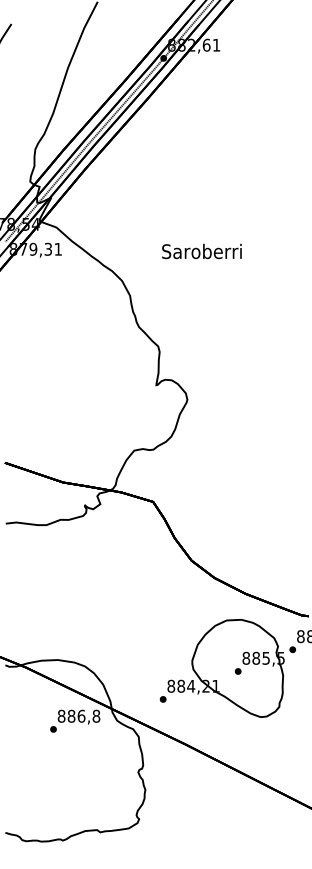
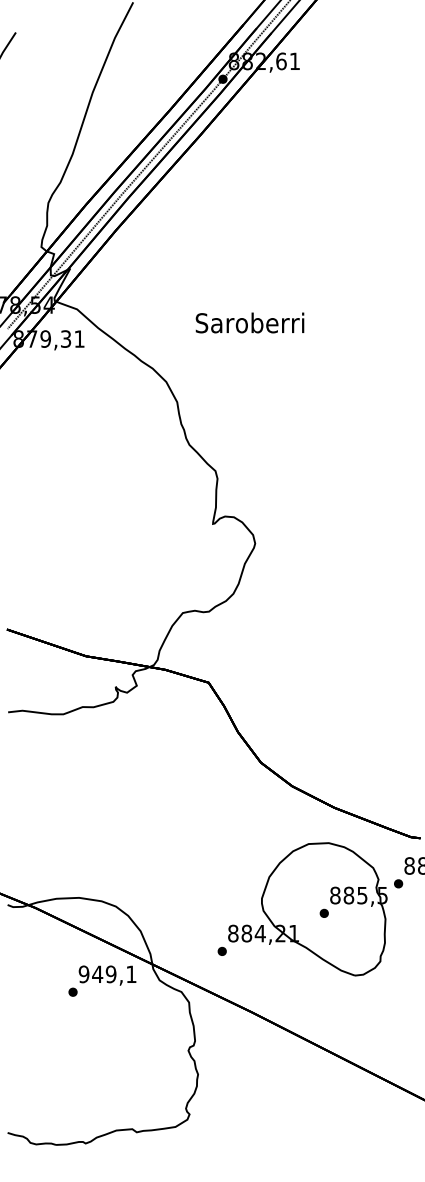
text: (201, 251) -> (249, 322), moved
text: (78, 716) -> (107, 974), 886,8 -> 949,1

